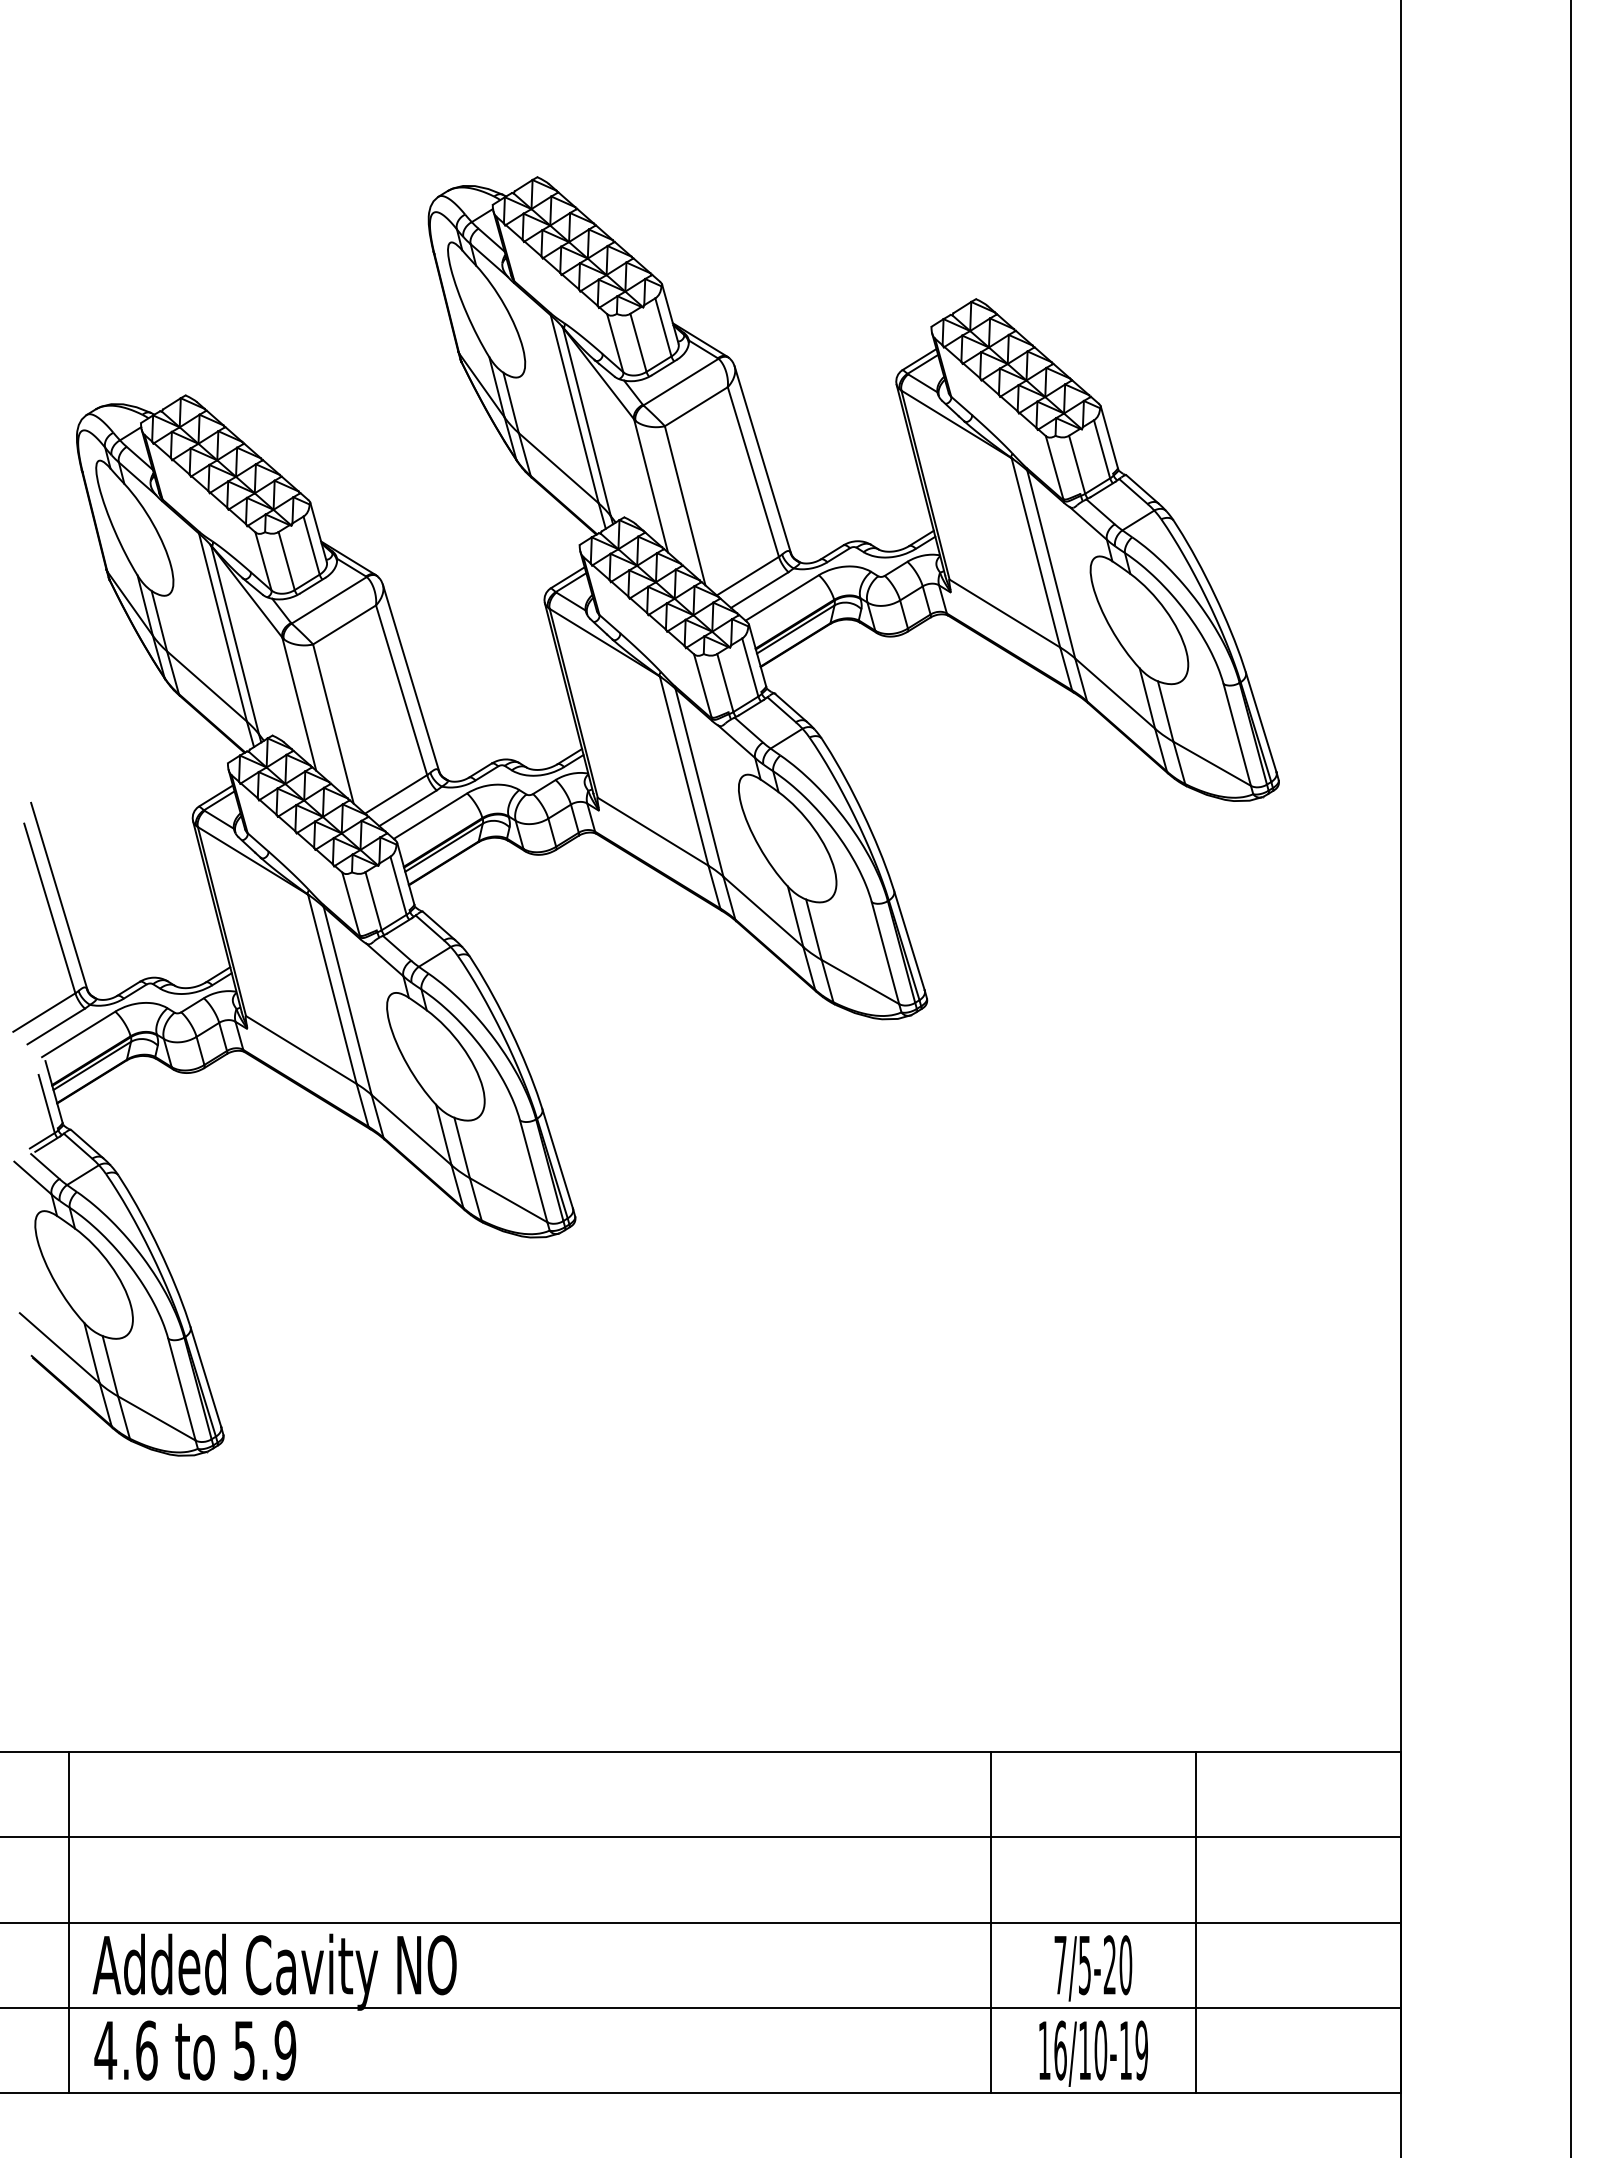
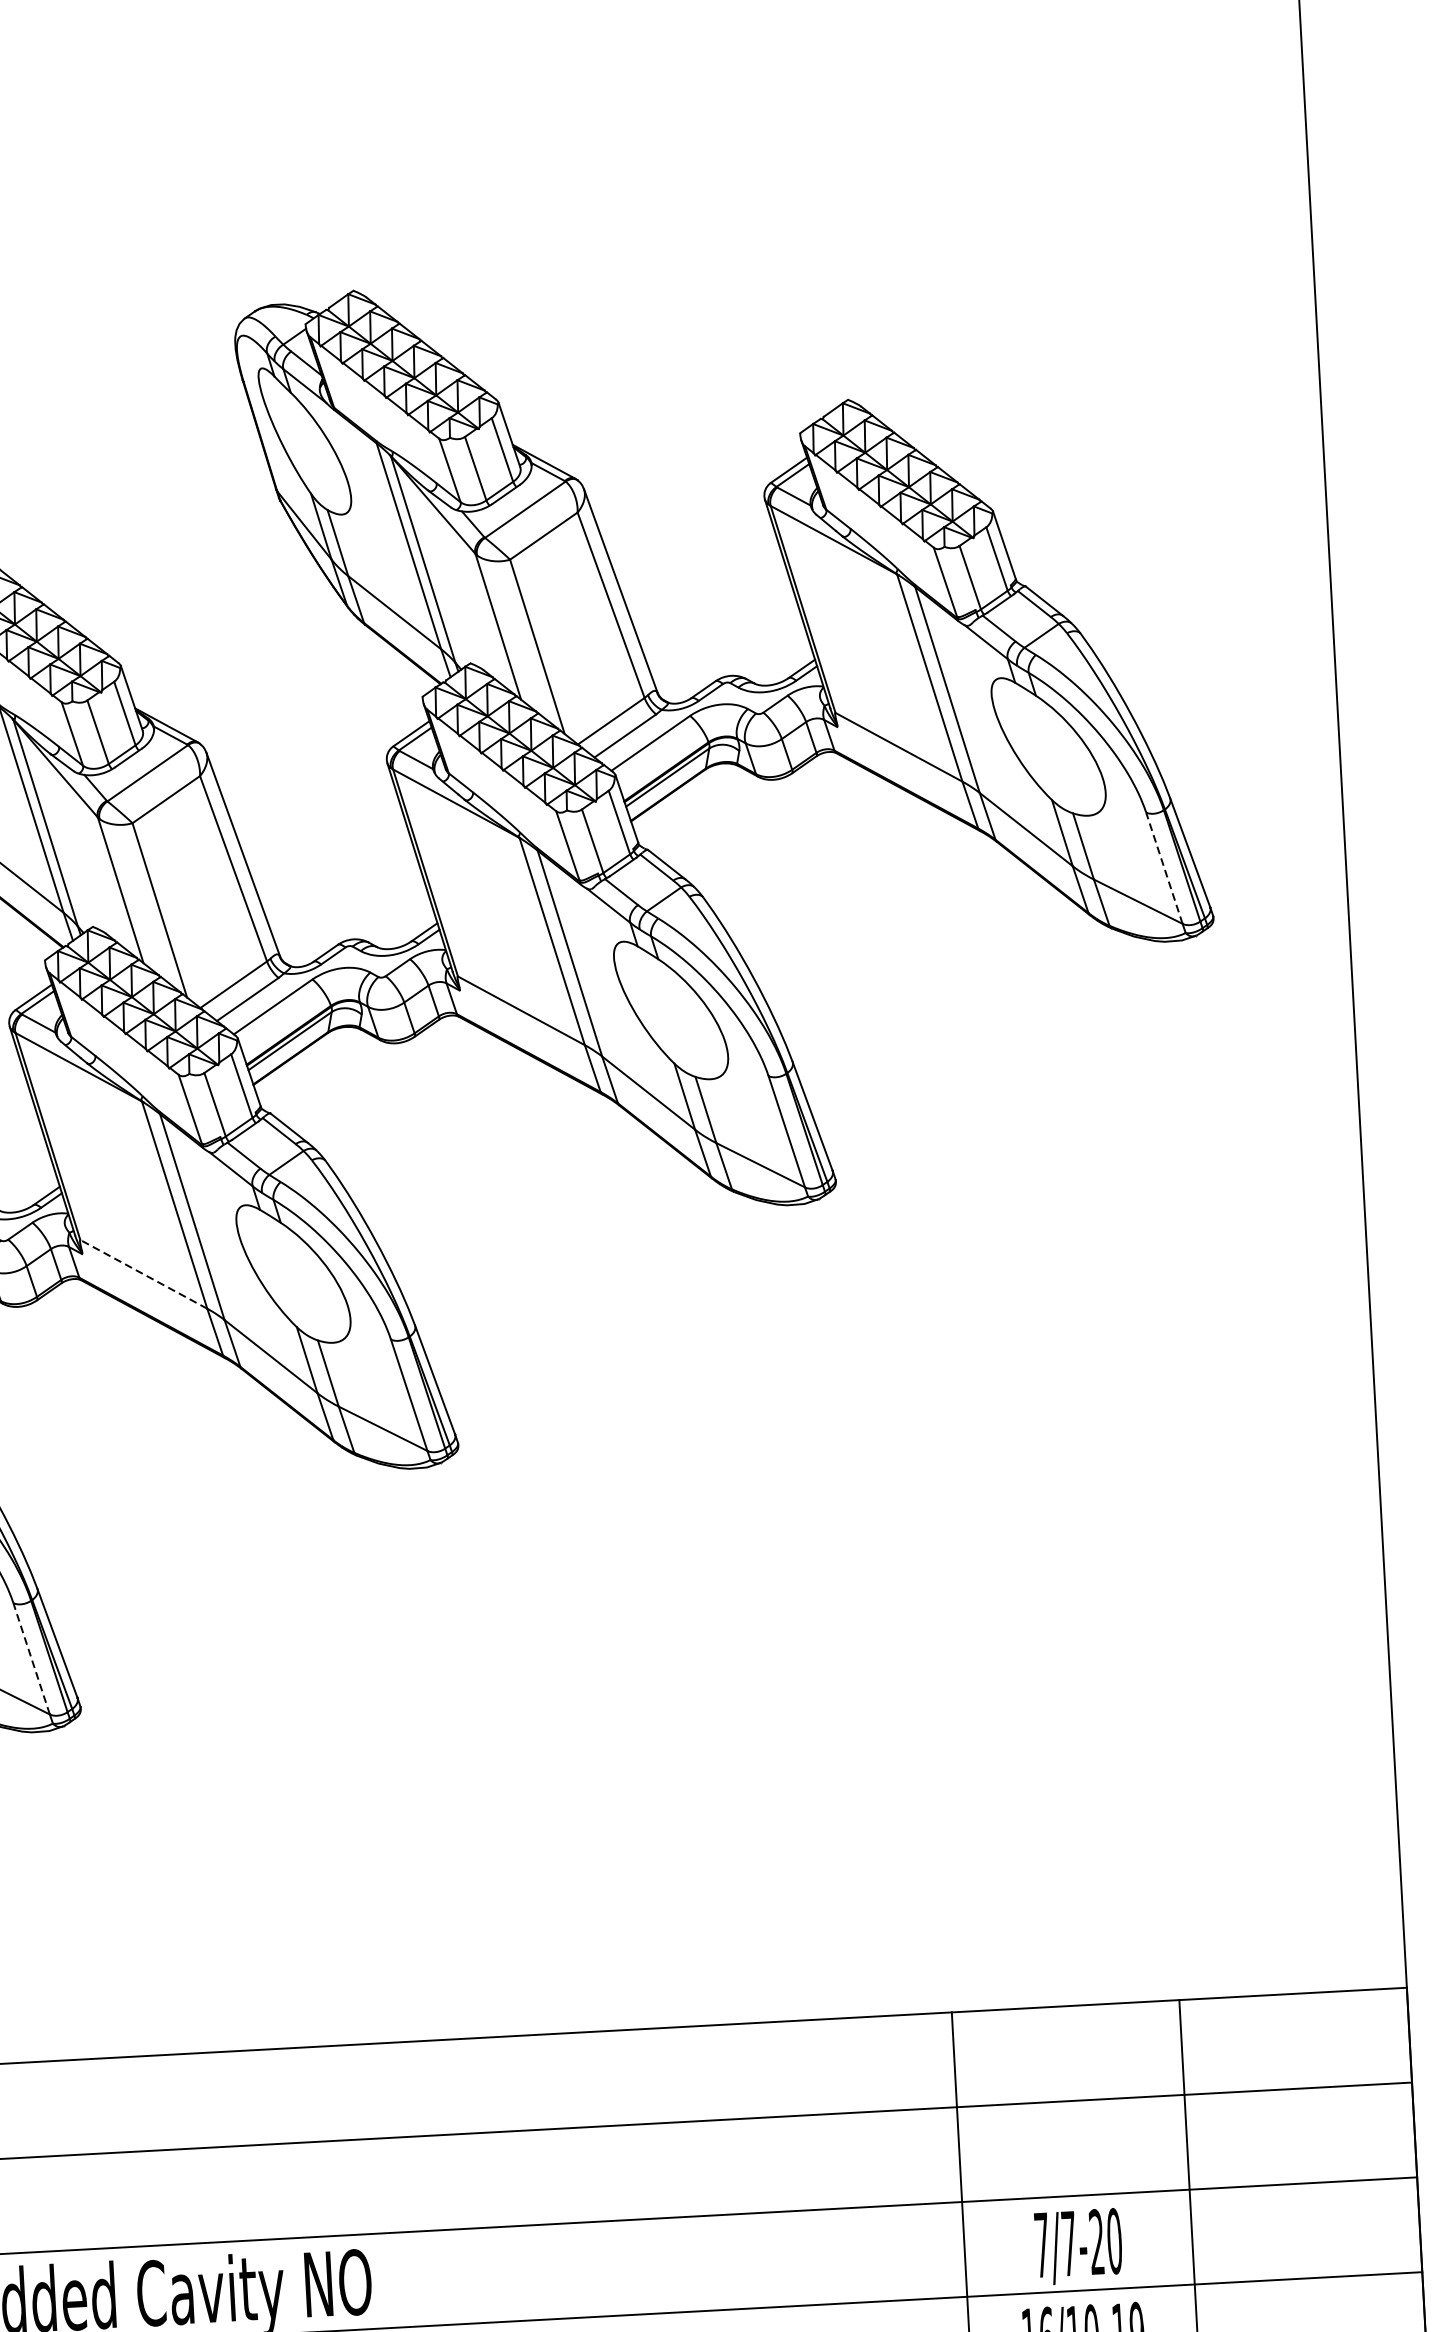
line: (1237, 735) -> (1164, 868), solid -> dashed
line: (301, 1050) -> (144, 1274), solid -> dashed
line: (181, 1389) -> (31, 1658), solid -> dashed
text: (1084, 1965) -> (1068, 2244), 7/5-20 -> 7/7-20

